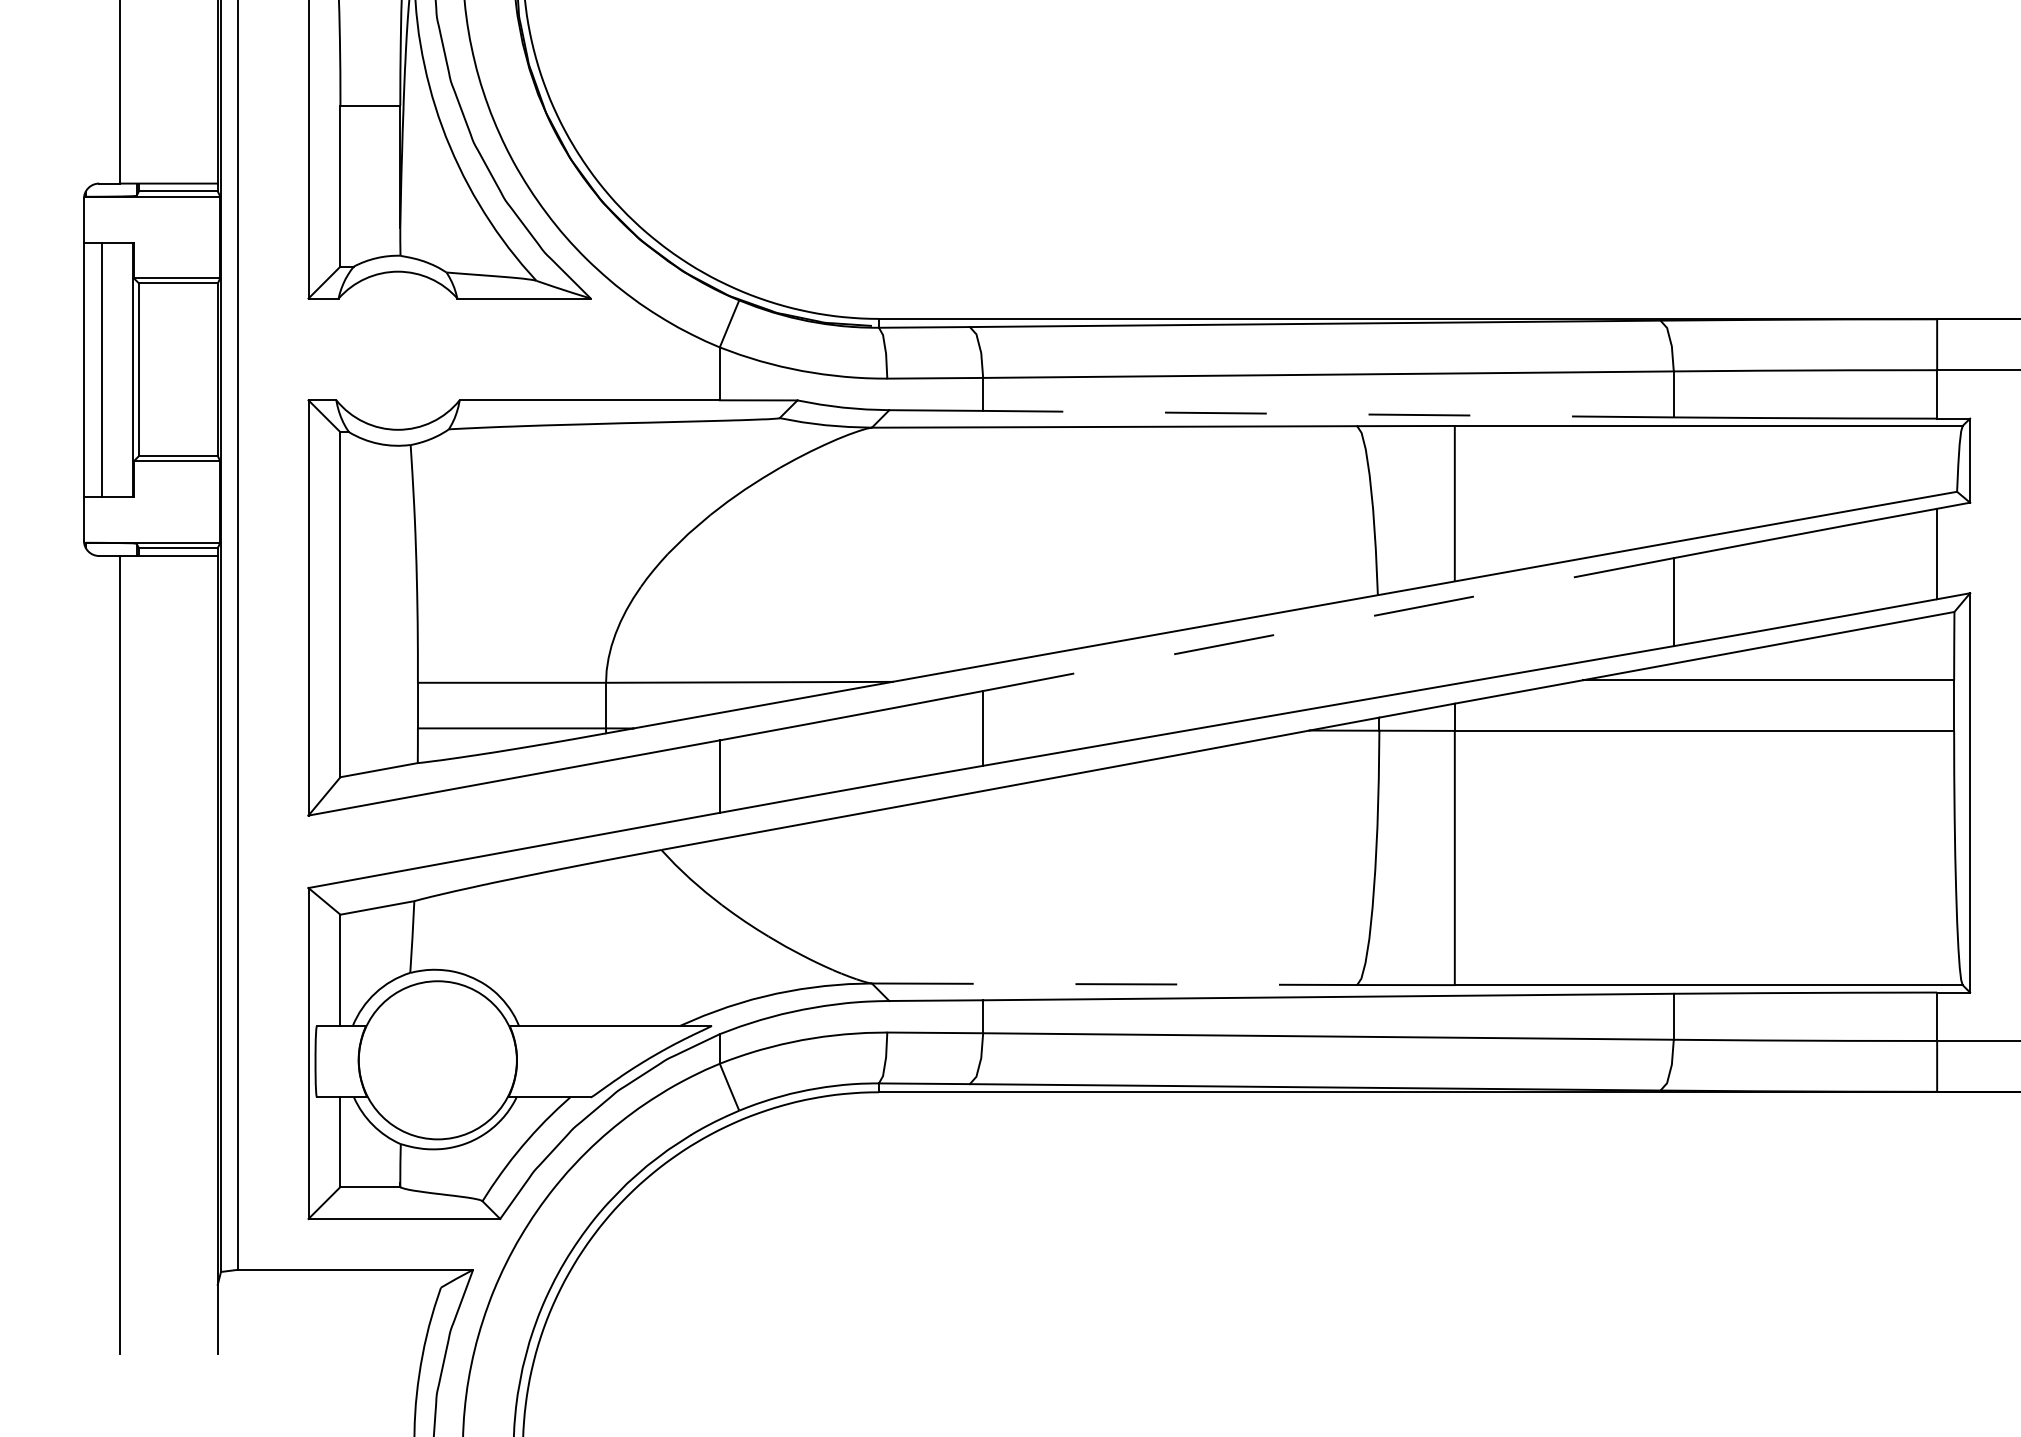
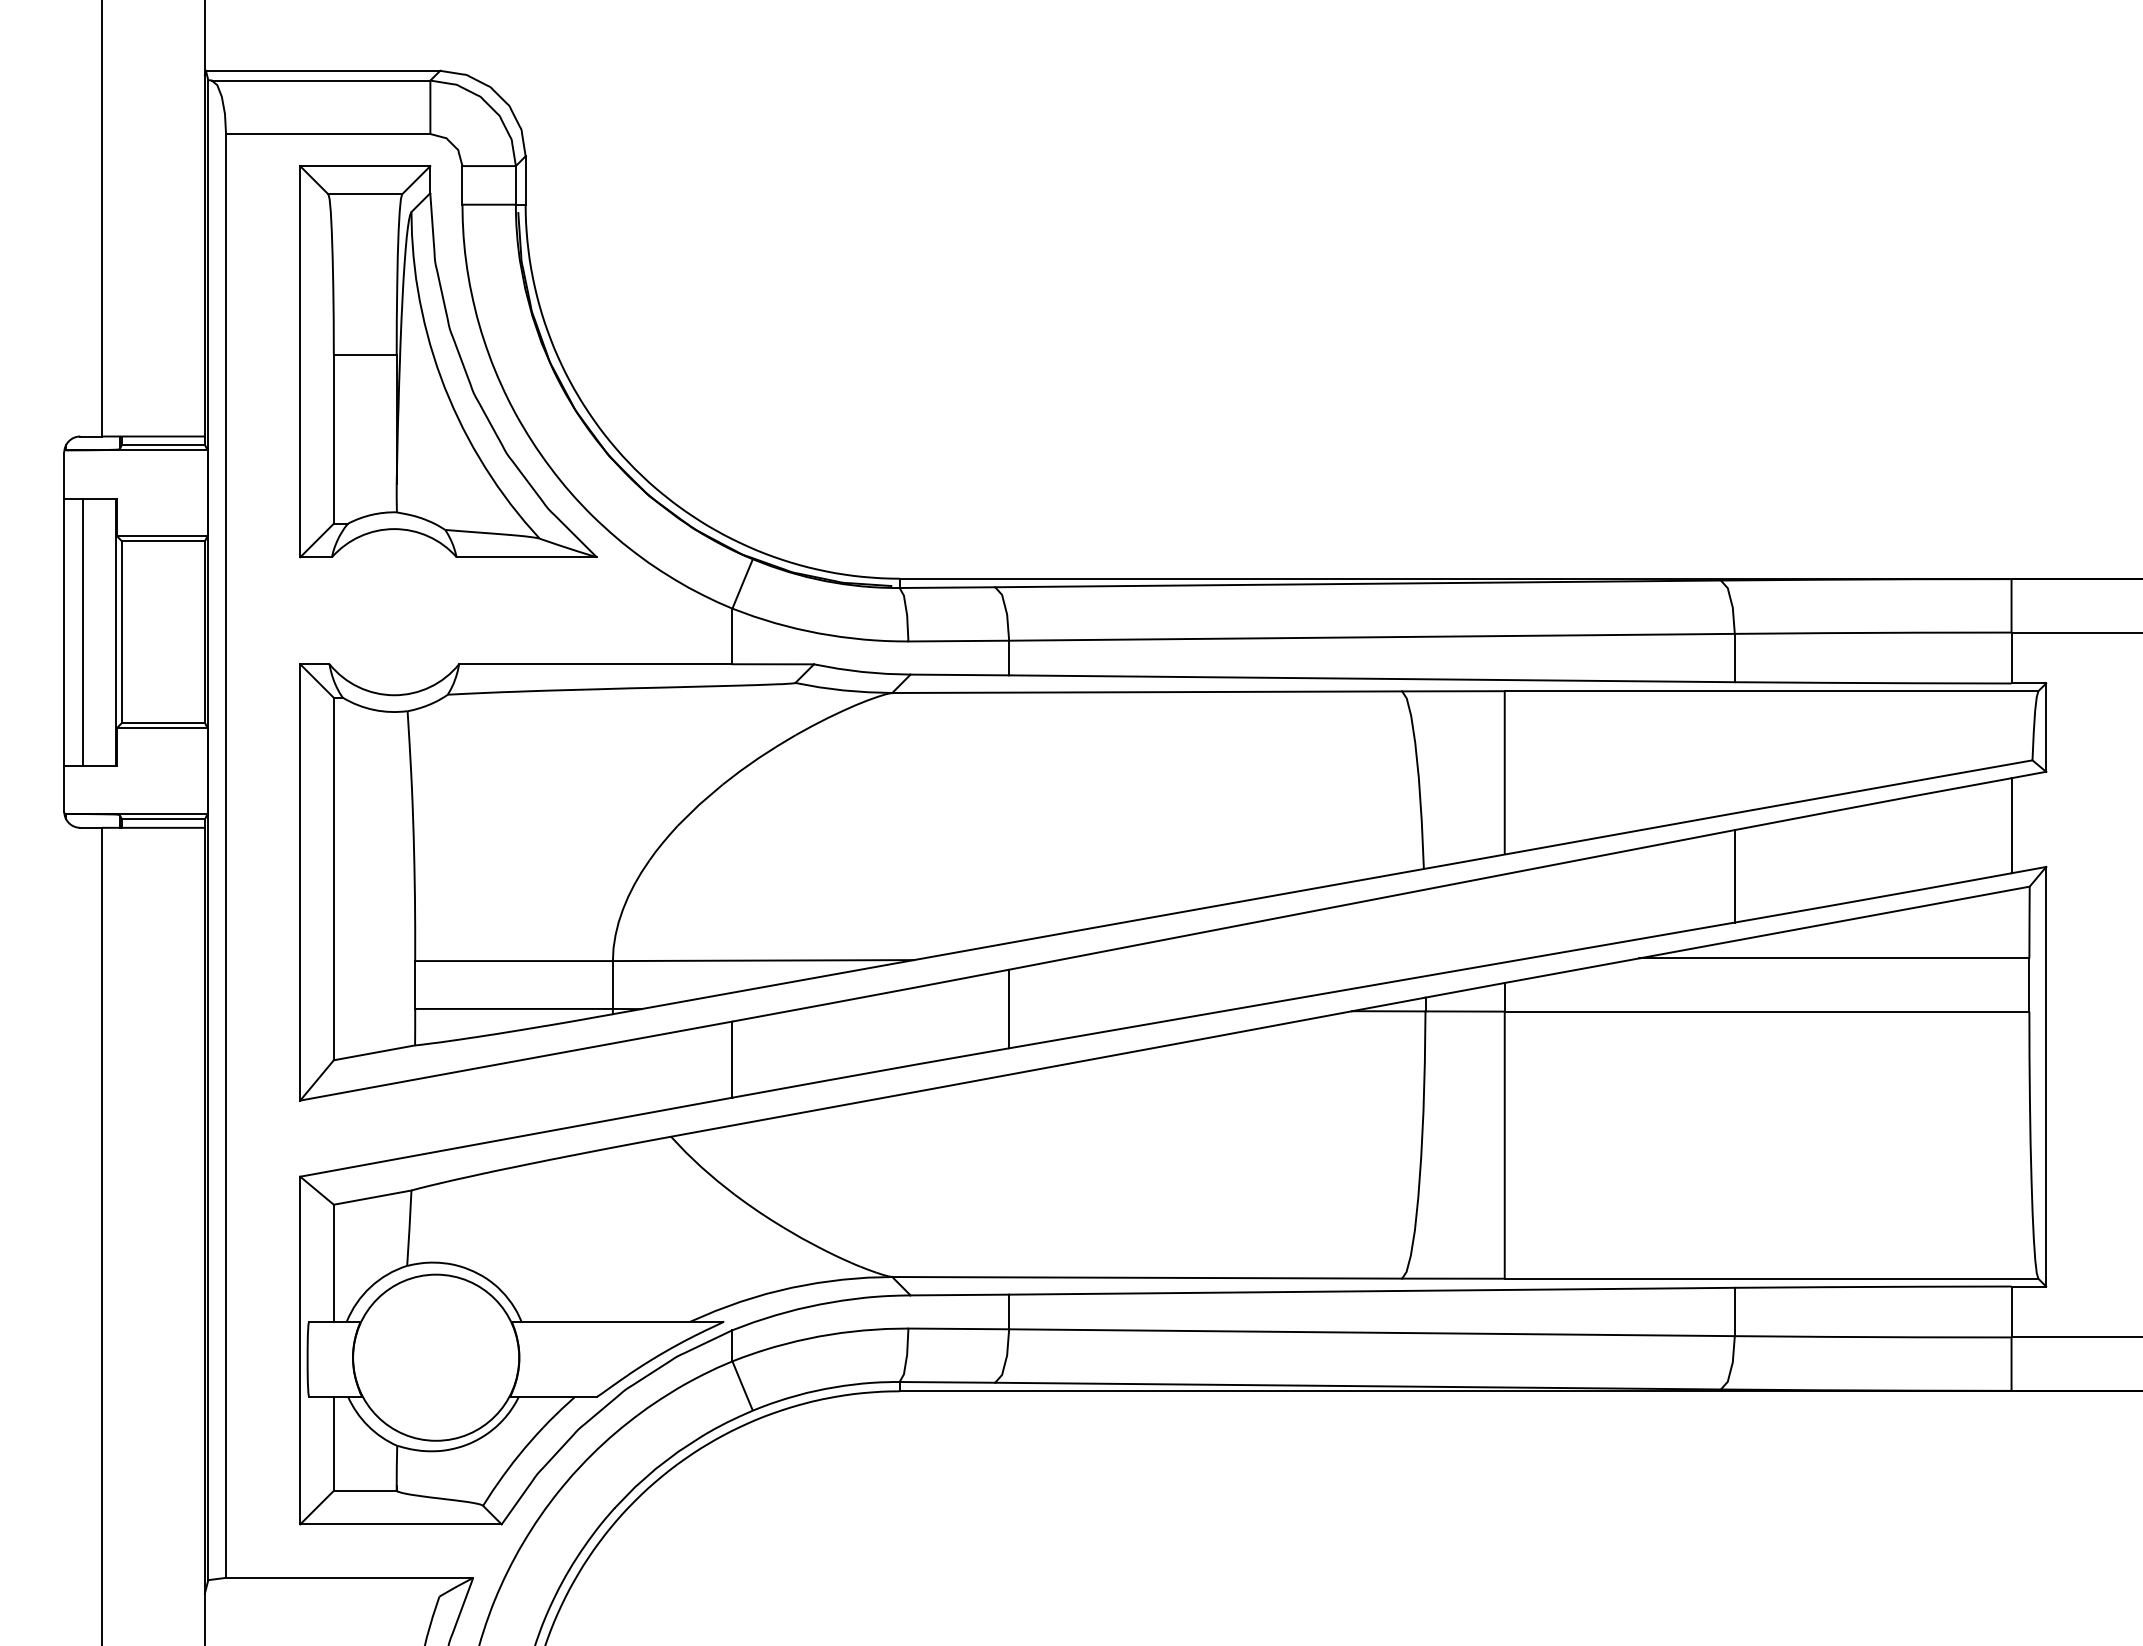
line: (1328, 413) -> (1371, 678), dashed -> solid
line: (1328, 624) -> (1371, 899), dashed -> solid
line: (1114, 983) -> (1147, 1277), dashed -> solid

